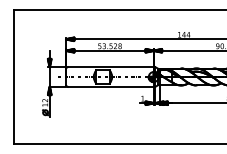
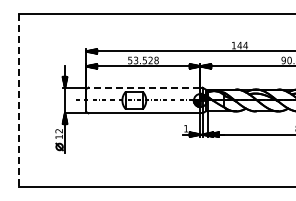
line: (110, 67) -> (144, 87), solid -> dashed
line: (13, 77) -> (18, 100), solid -> dashed

